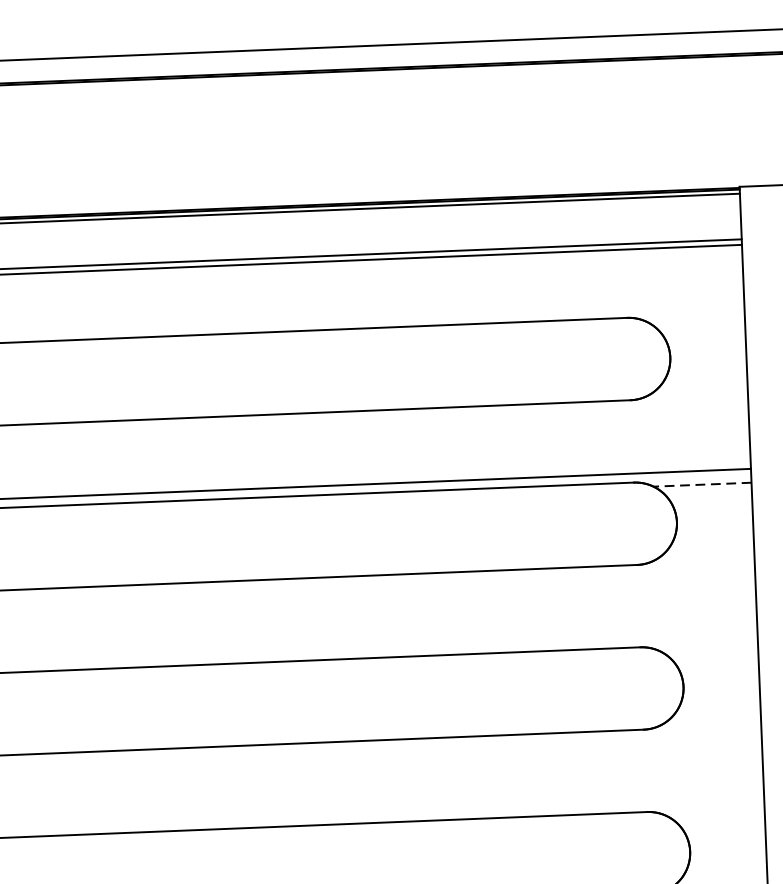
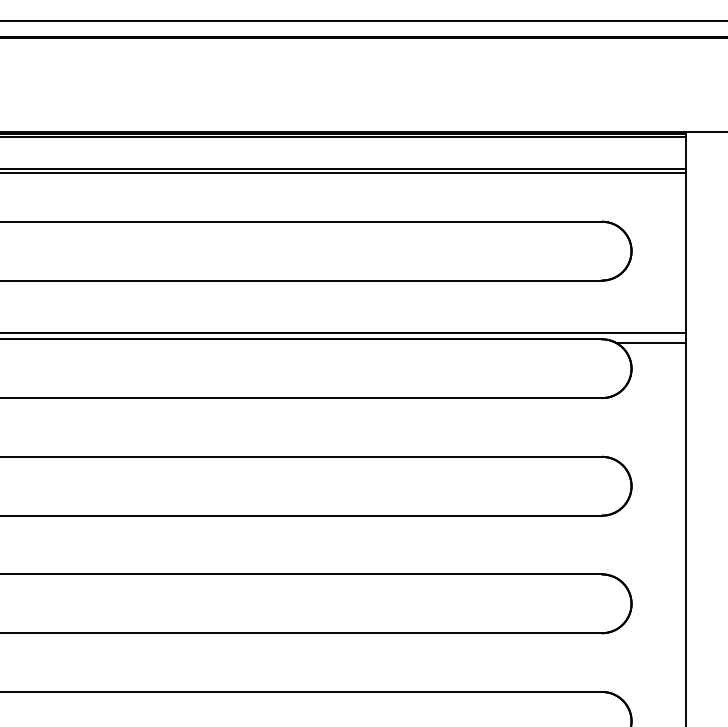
line: (702, 484) -> (650, 342), dashed -> solid

